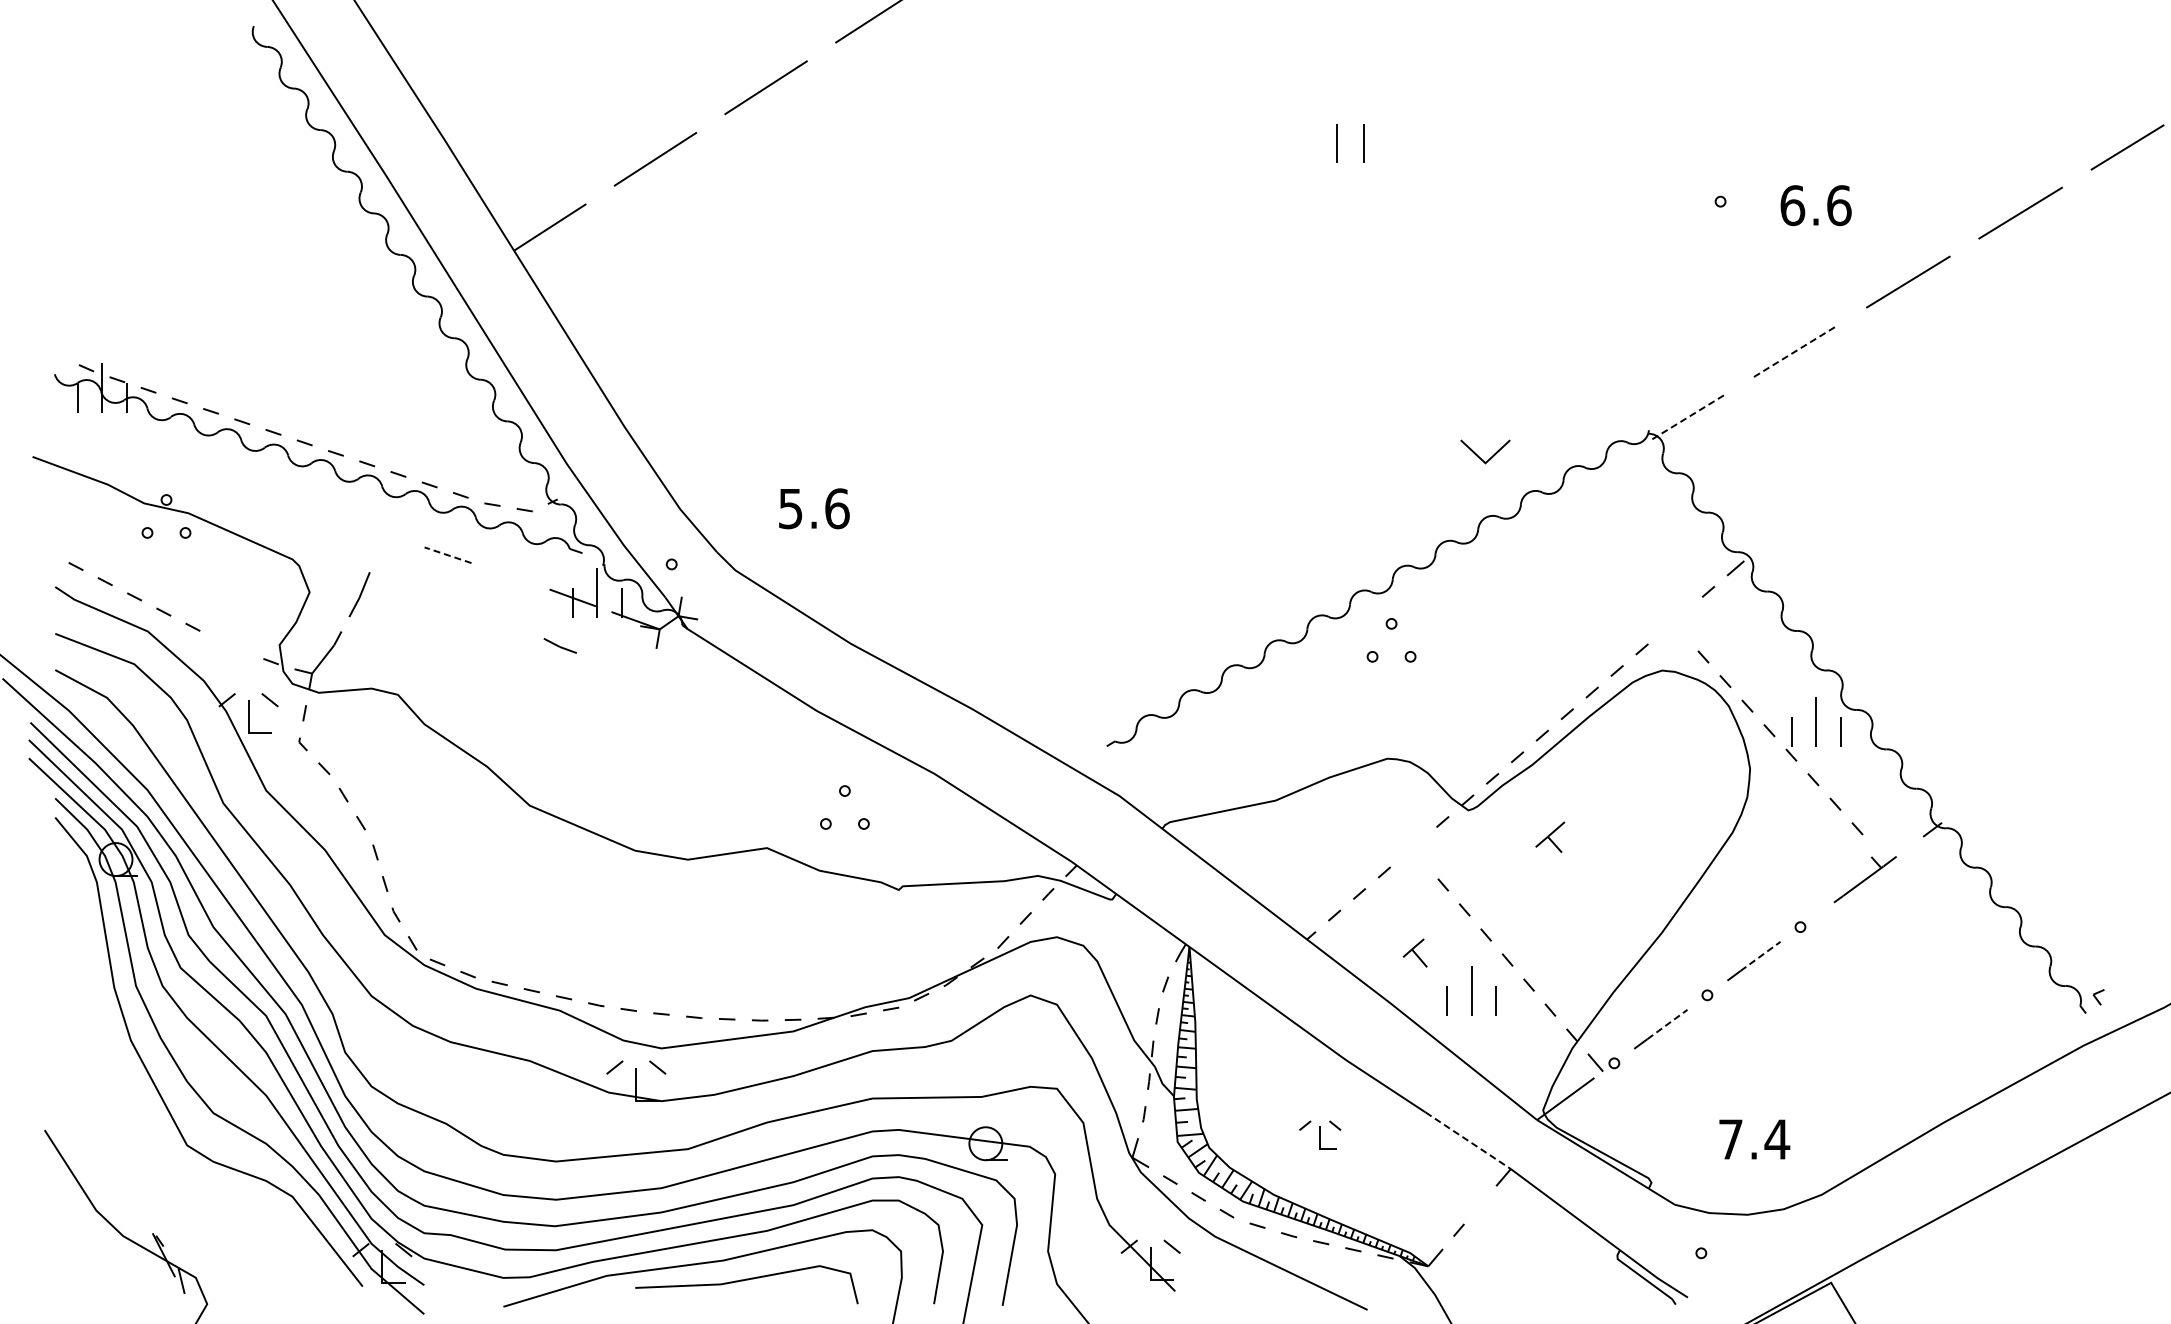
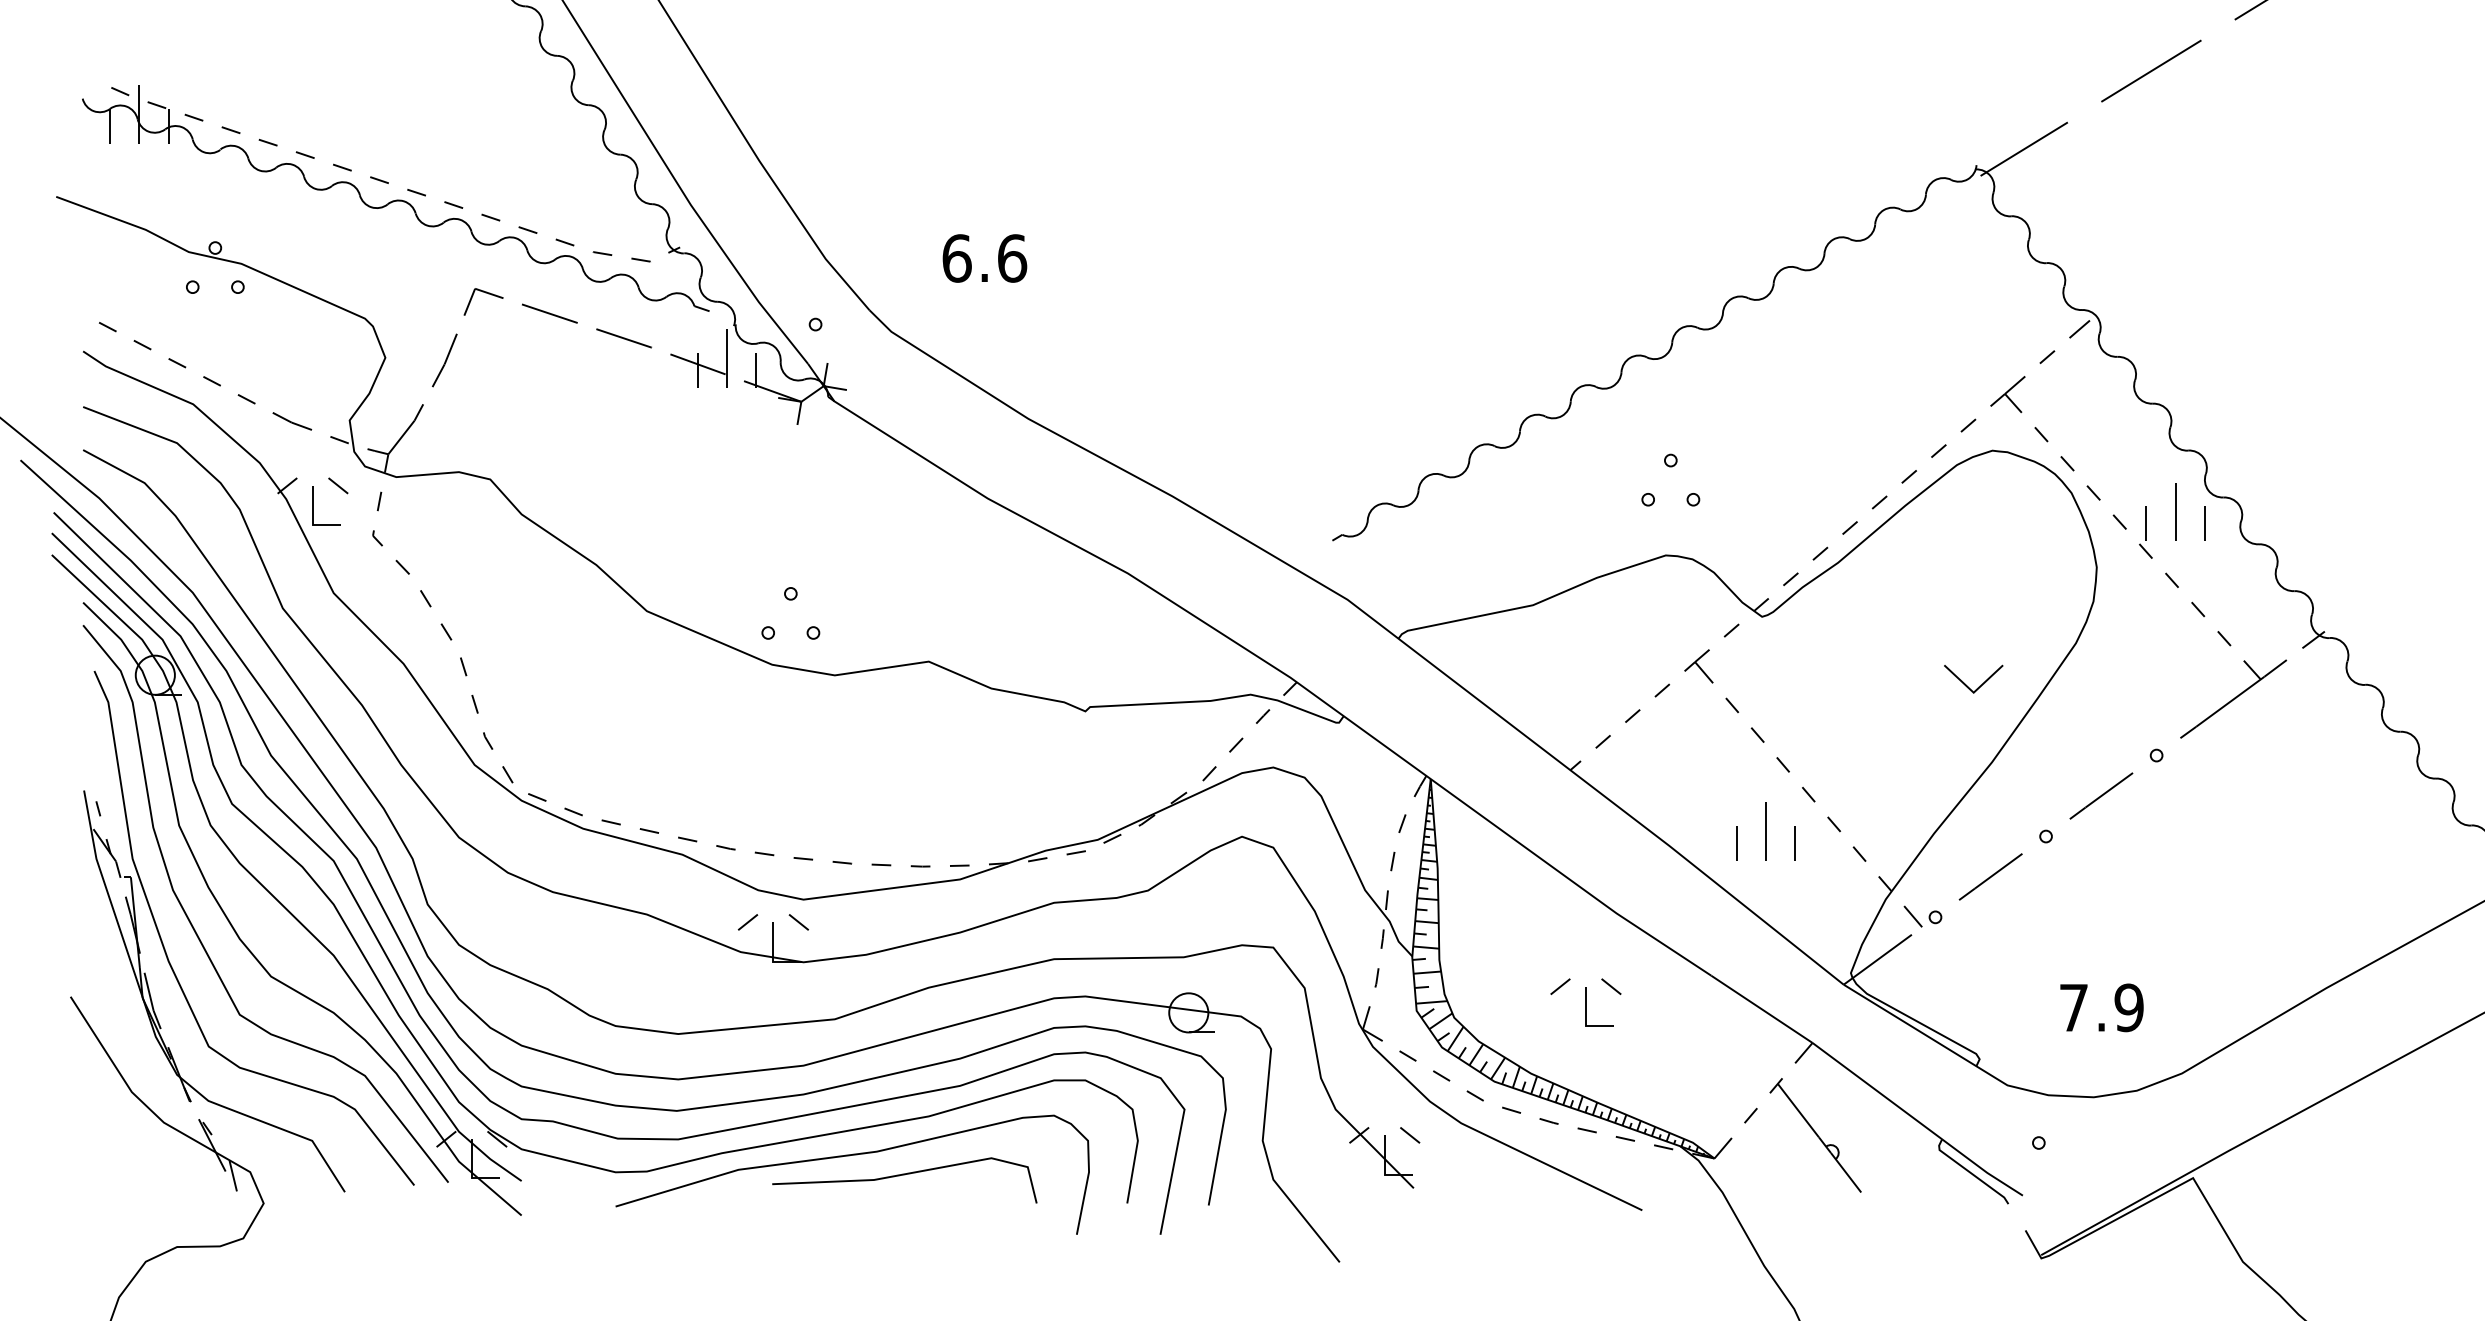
line: (1796, 350) -> (2151, 70), dashed -> solid
line: (1689, 416) -> (2024, 148), dashed -> solid
part: (1479, 456) -> (1966, 684), moved
text: (790, 508) -> (956, 258), 5.6 -> 6.6
part: (394, 538) -> (486, 293), added
line: (448, 555) -> (550, 313), dashed -> solid
line: (510, 575) -> (624, 337), added
part: (1391, 629) -> (1670, 467), moved
part: (559, 645) -> (291, 420), moved
part: (844, 796) -> (790, 600), moved
part: (1550, 836) -> (2008, 393), moved
part: (1865, 879) -> (2233, 698), size x1.43
part: (1414, 952) -> (1698, 665), moved
line: (1760, 956) -> (2109, 790), dashed -> solid
line: (1667, 1024) -> (1998, 871), dashed -> solid
part: (131, 1106) -> (173, 968), added
part: (1320, 1134) -> (1586, 1001), size x1.43
text: (1777, 1139) -> (2129, 1007), 7.4 -> 7.9
line: (1468, 1141) -> (1762, 1010), dashed -> solid
part: (1513, 1246) -> (1815, 1134), added

